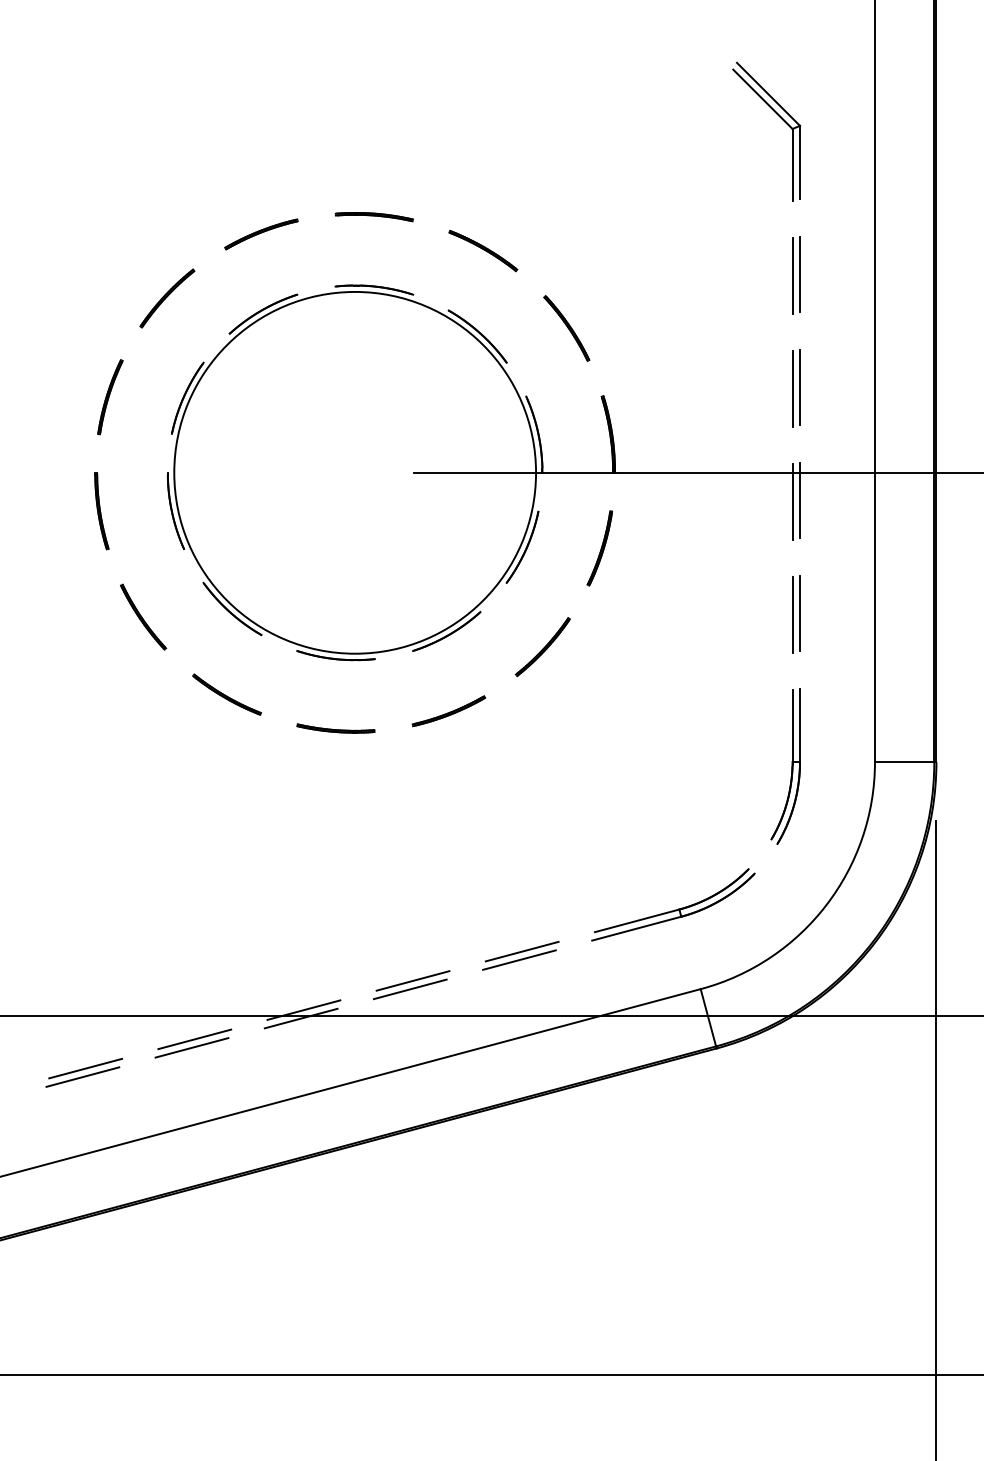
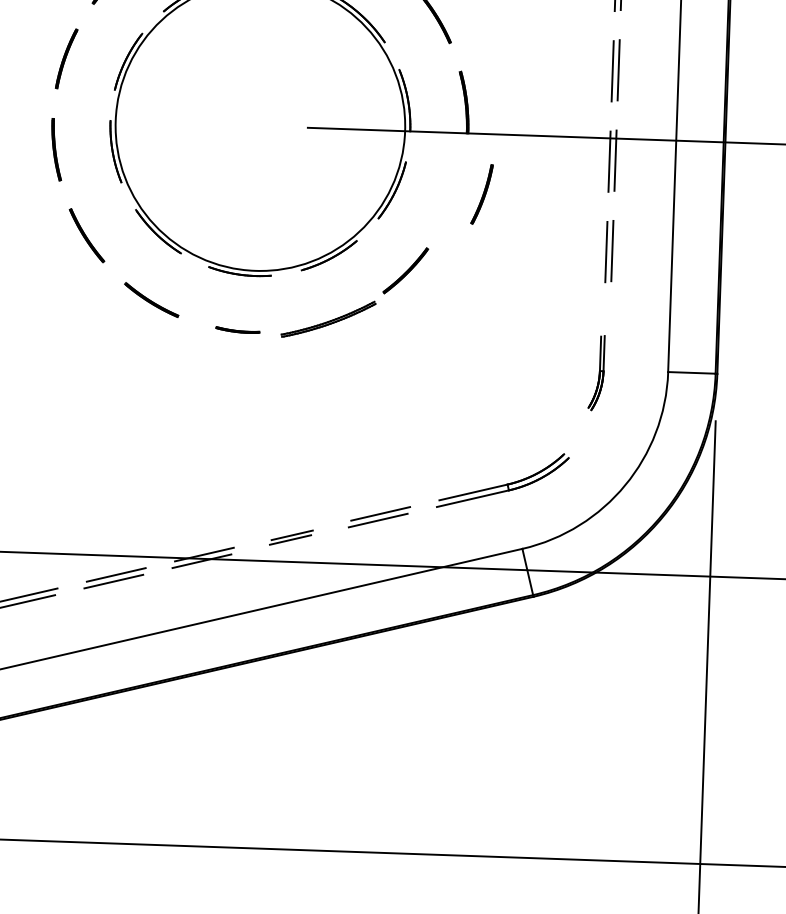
part: (599, 548) -> (481, 194), moved
part: (448, 711) -> (328, 319), size x1.6
part: (335, 728) -> (237, 330), size x0.7
part: (785, 766) -> (596, 373), size x0.6
part: (411, 985) -> (291, 537), size x0.7

